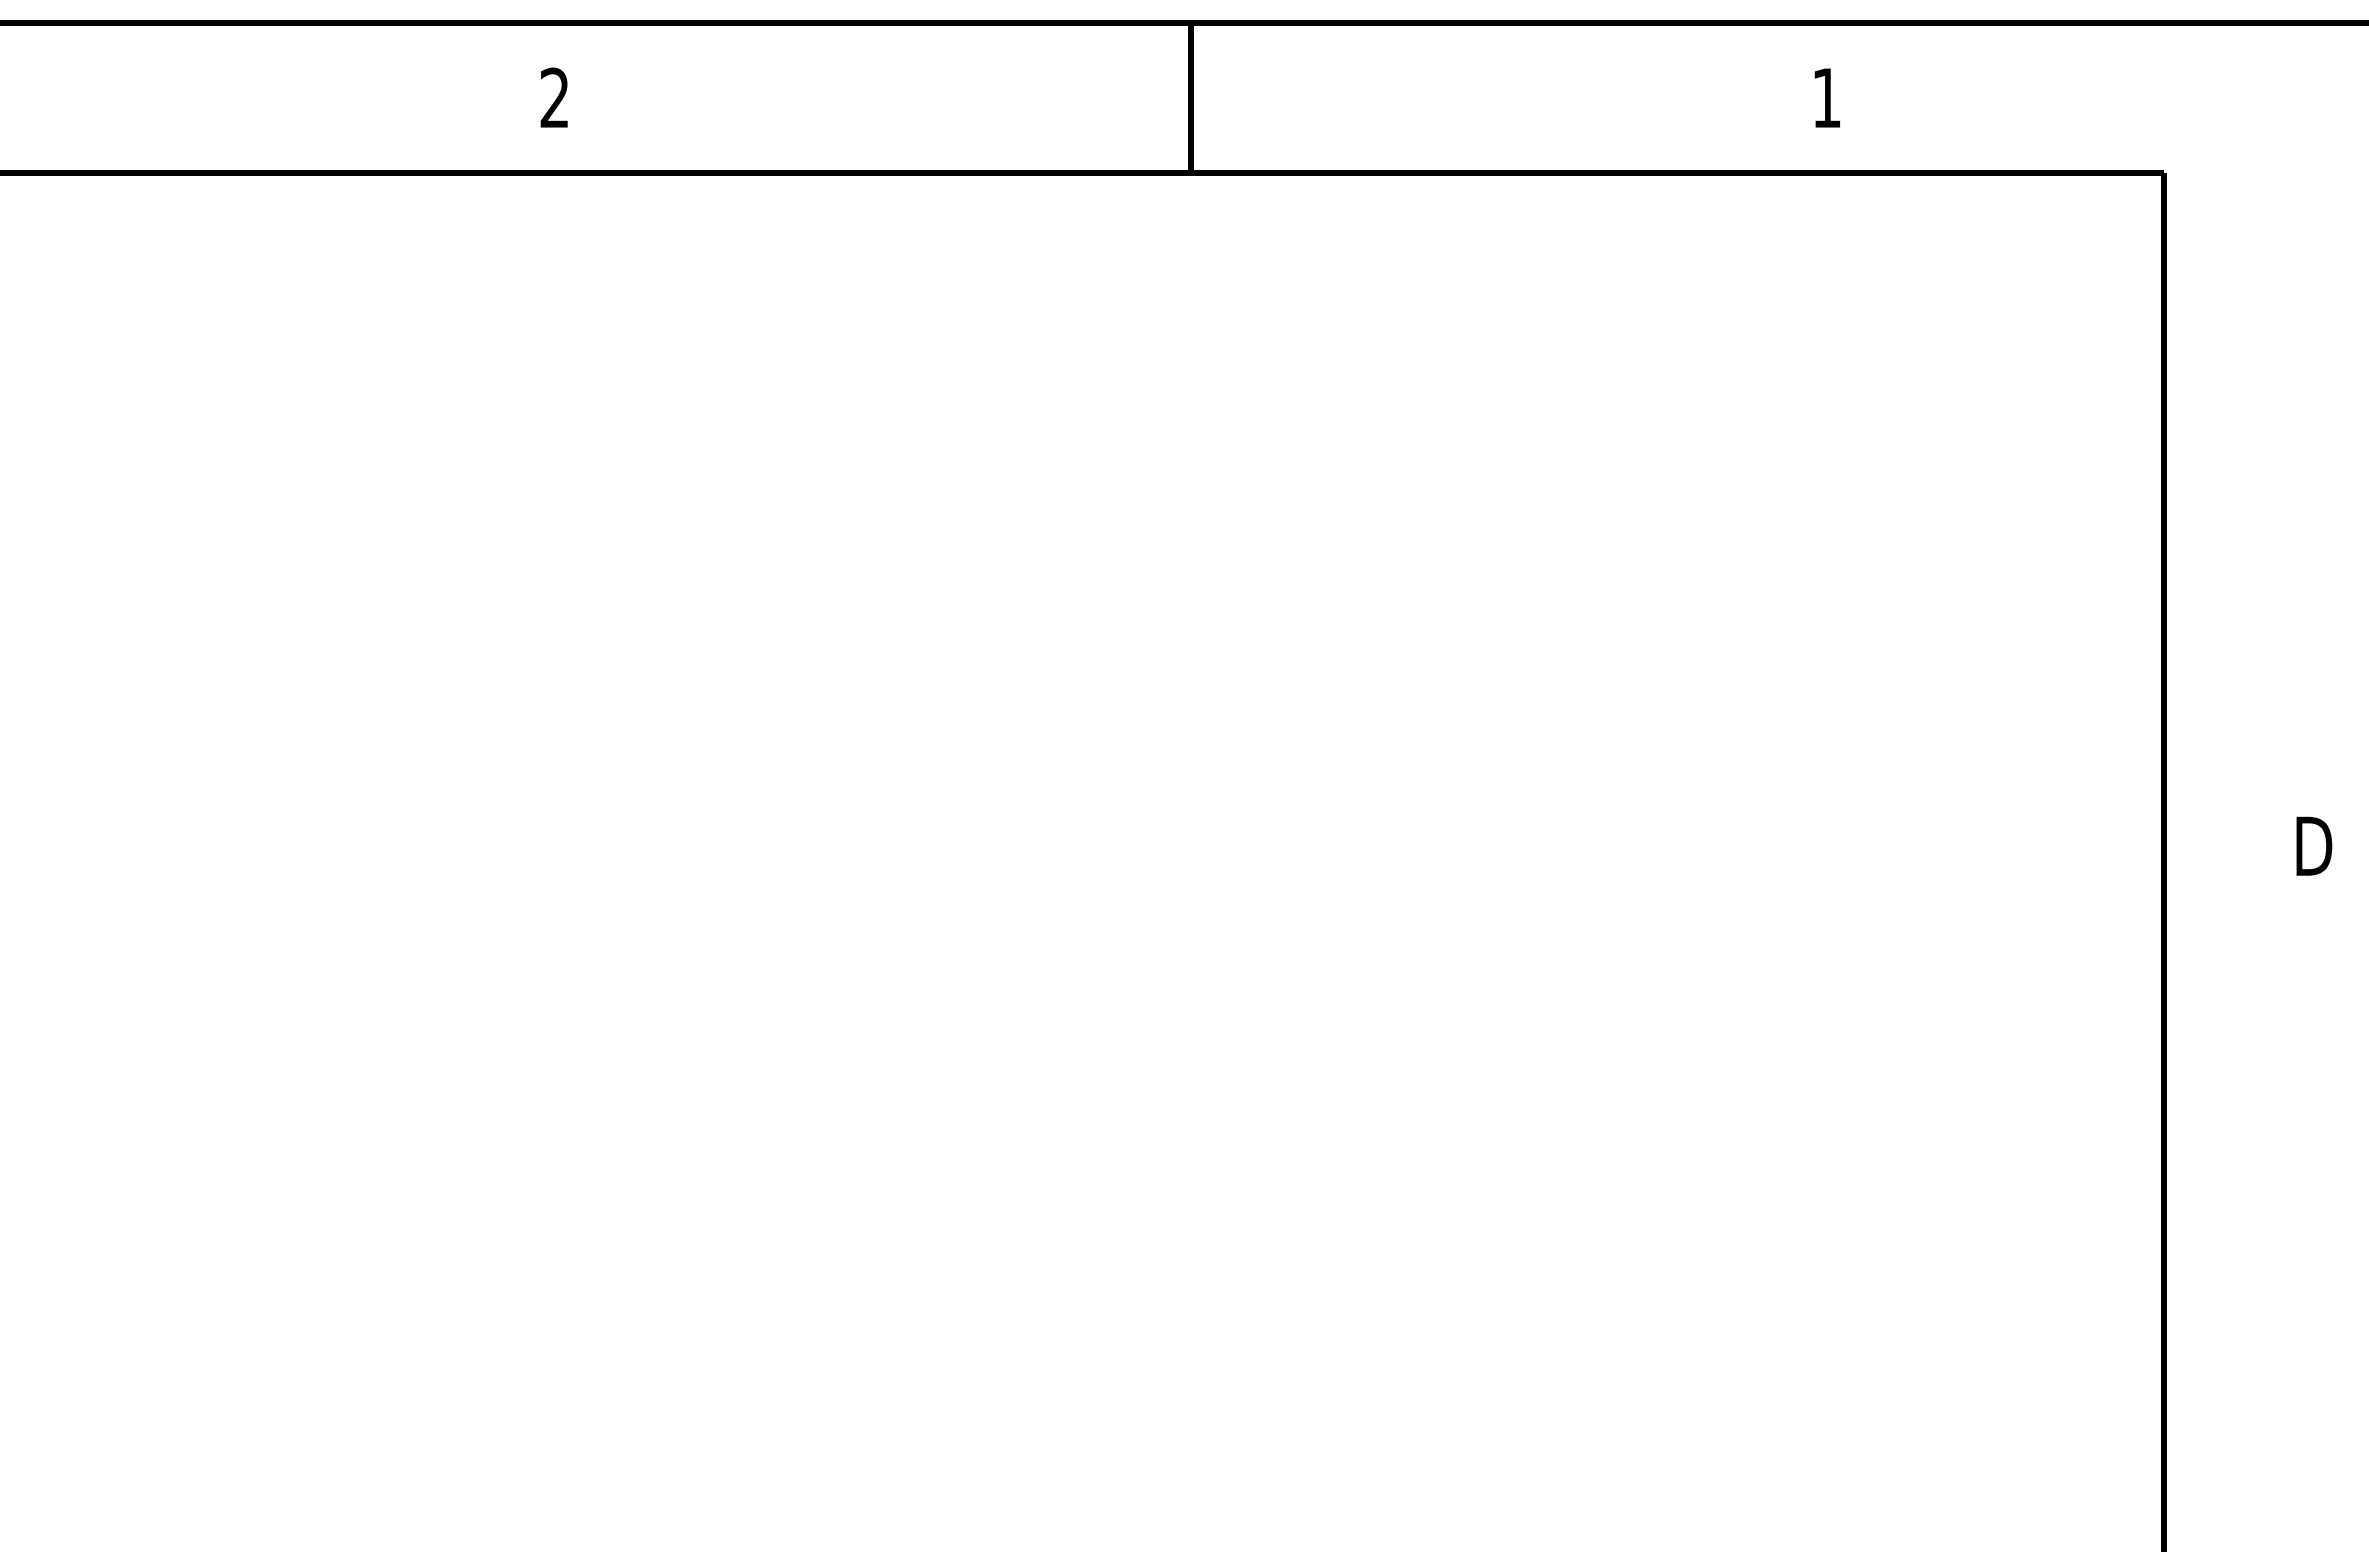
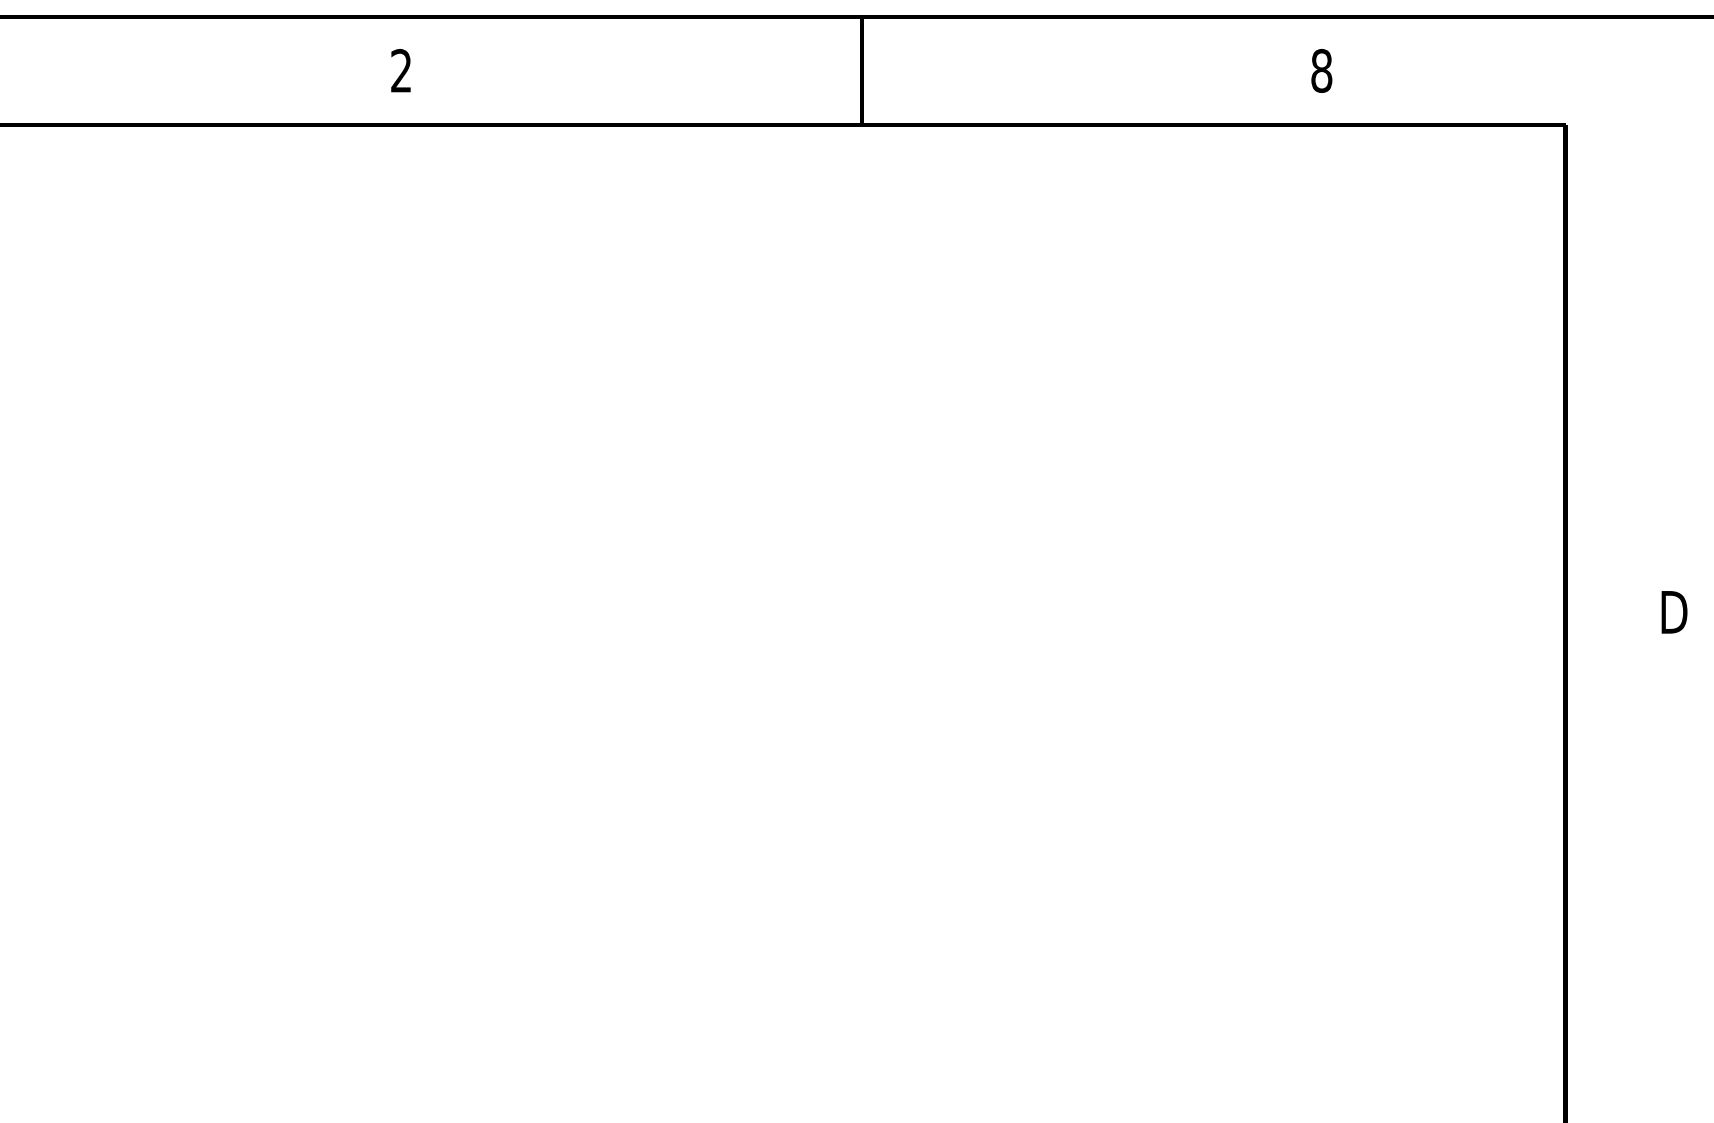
text: (1826, 97) -> (1321, 70), 1 -> 8

